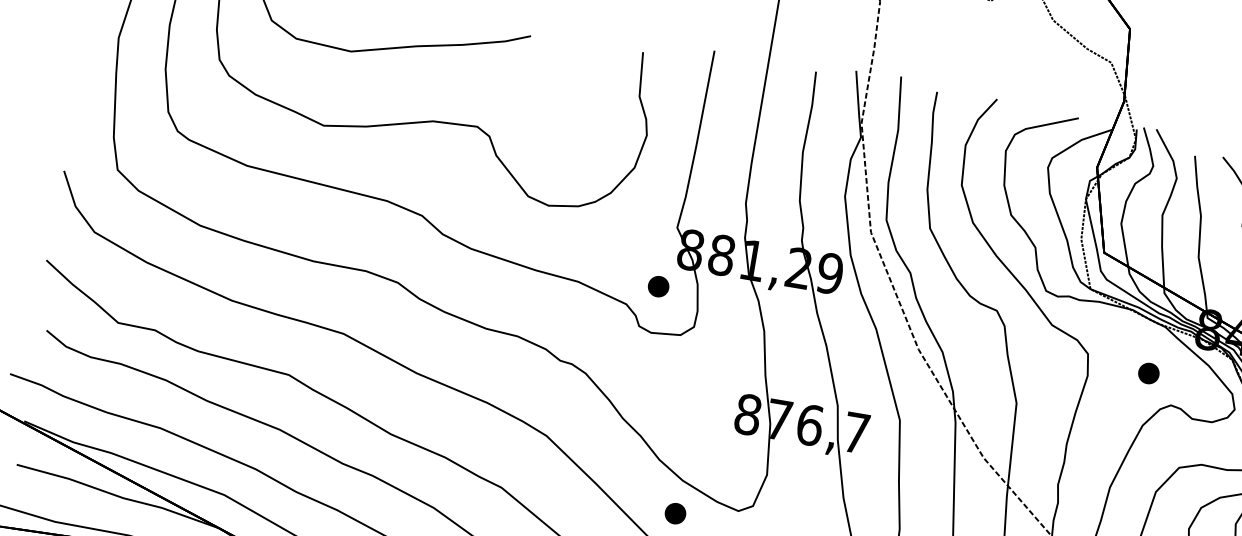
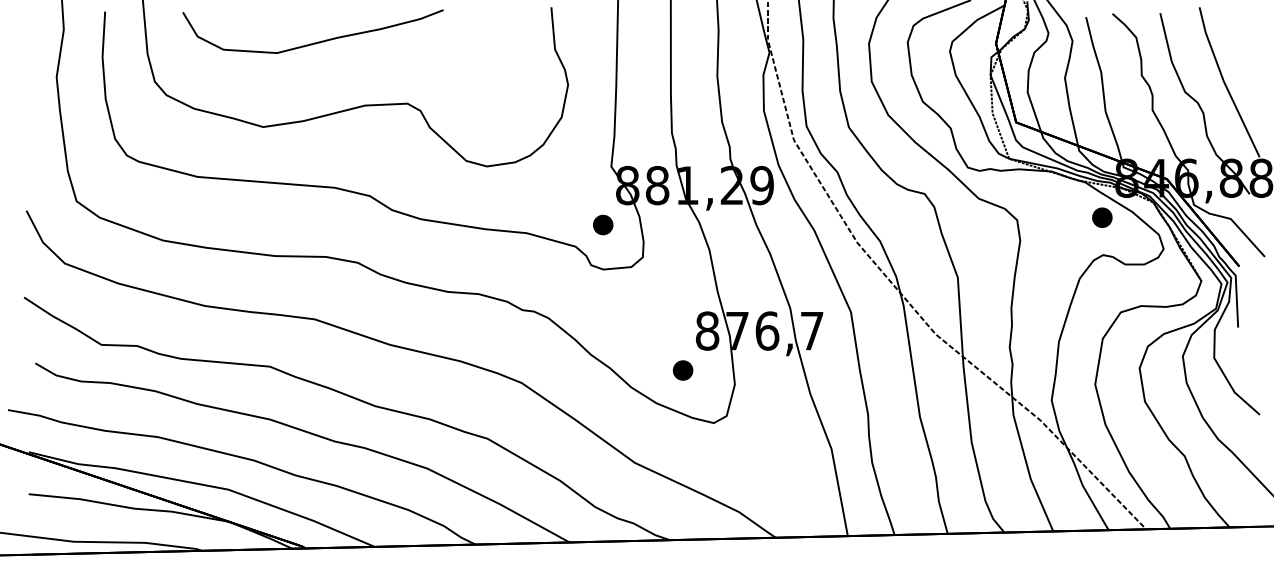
part: (1149, 373) -> (1102, 217), moved
part: (674, 513) -> (682, 370), moved

